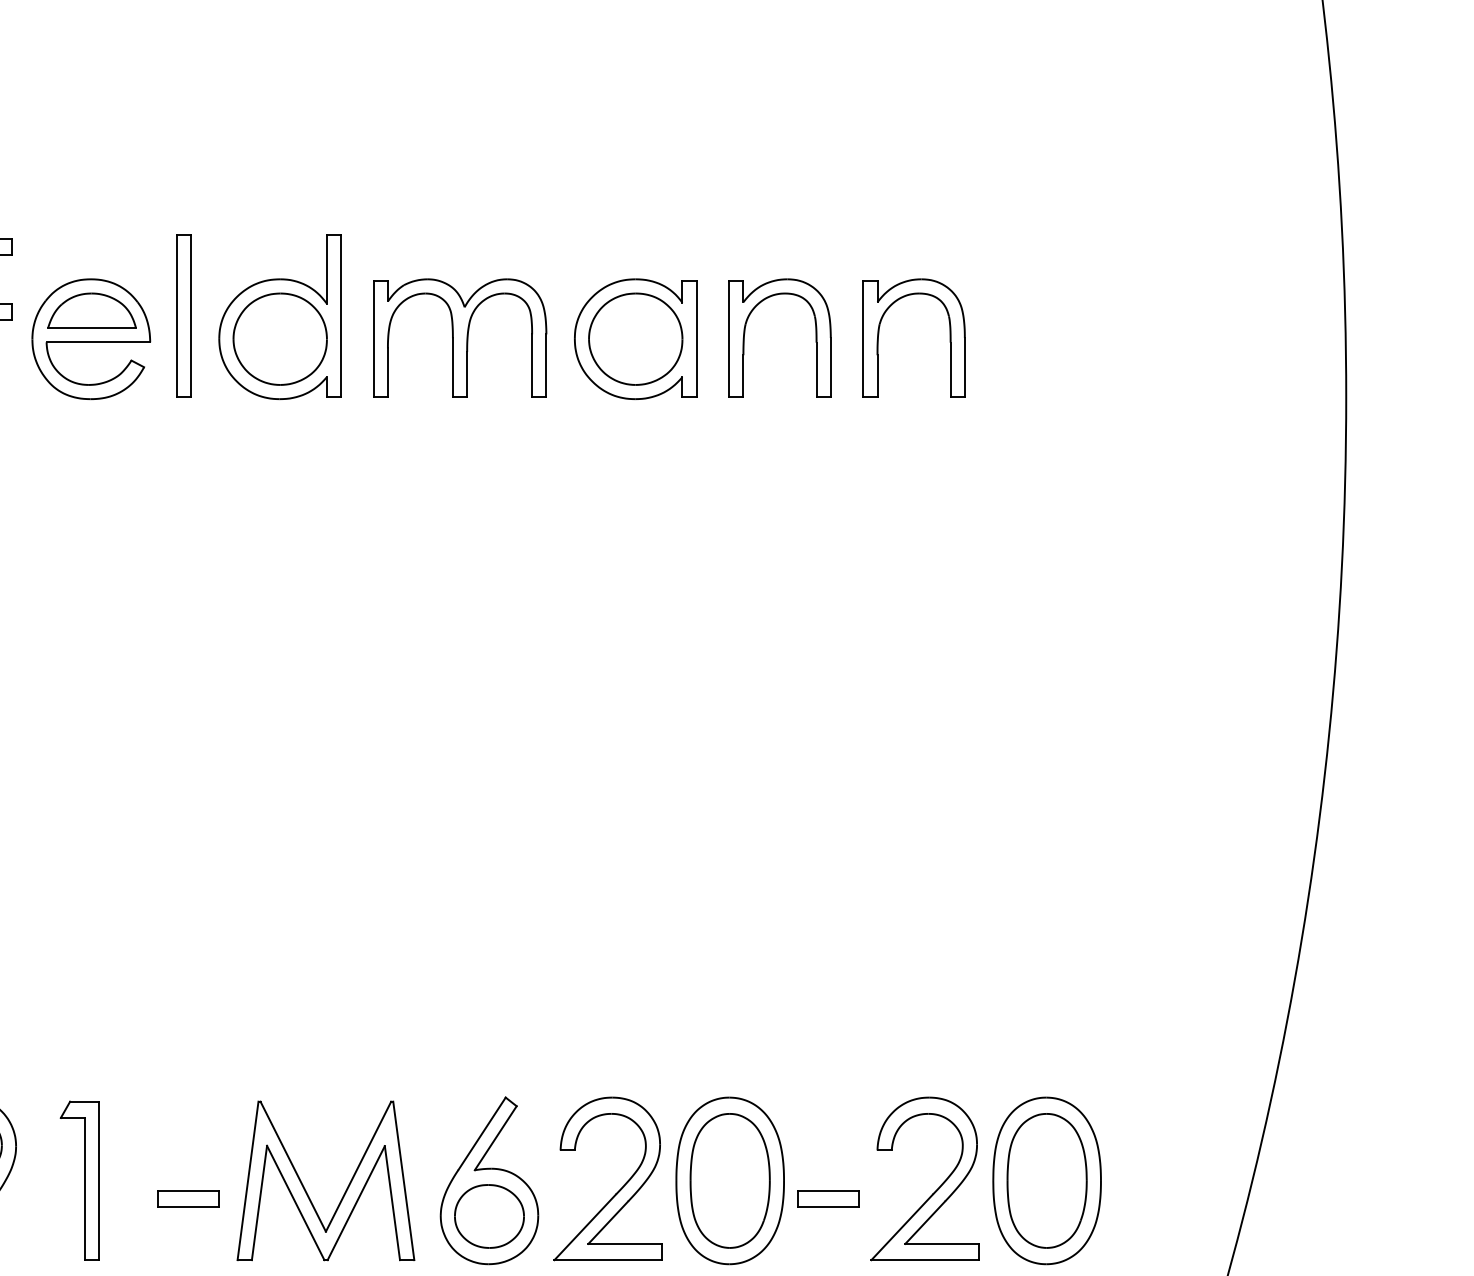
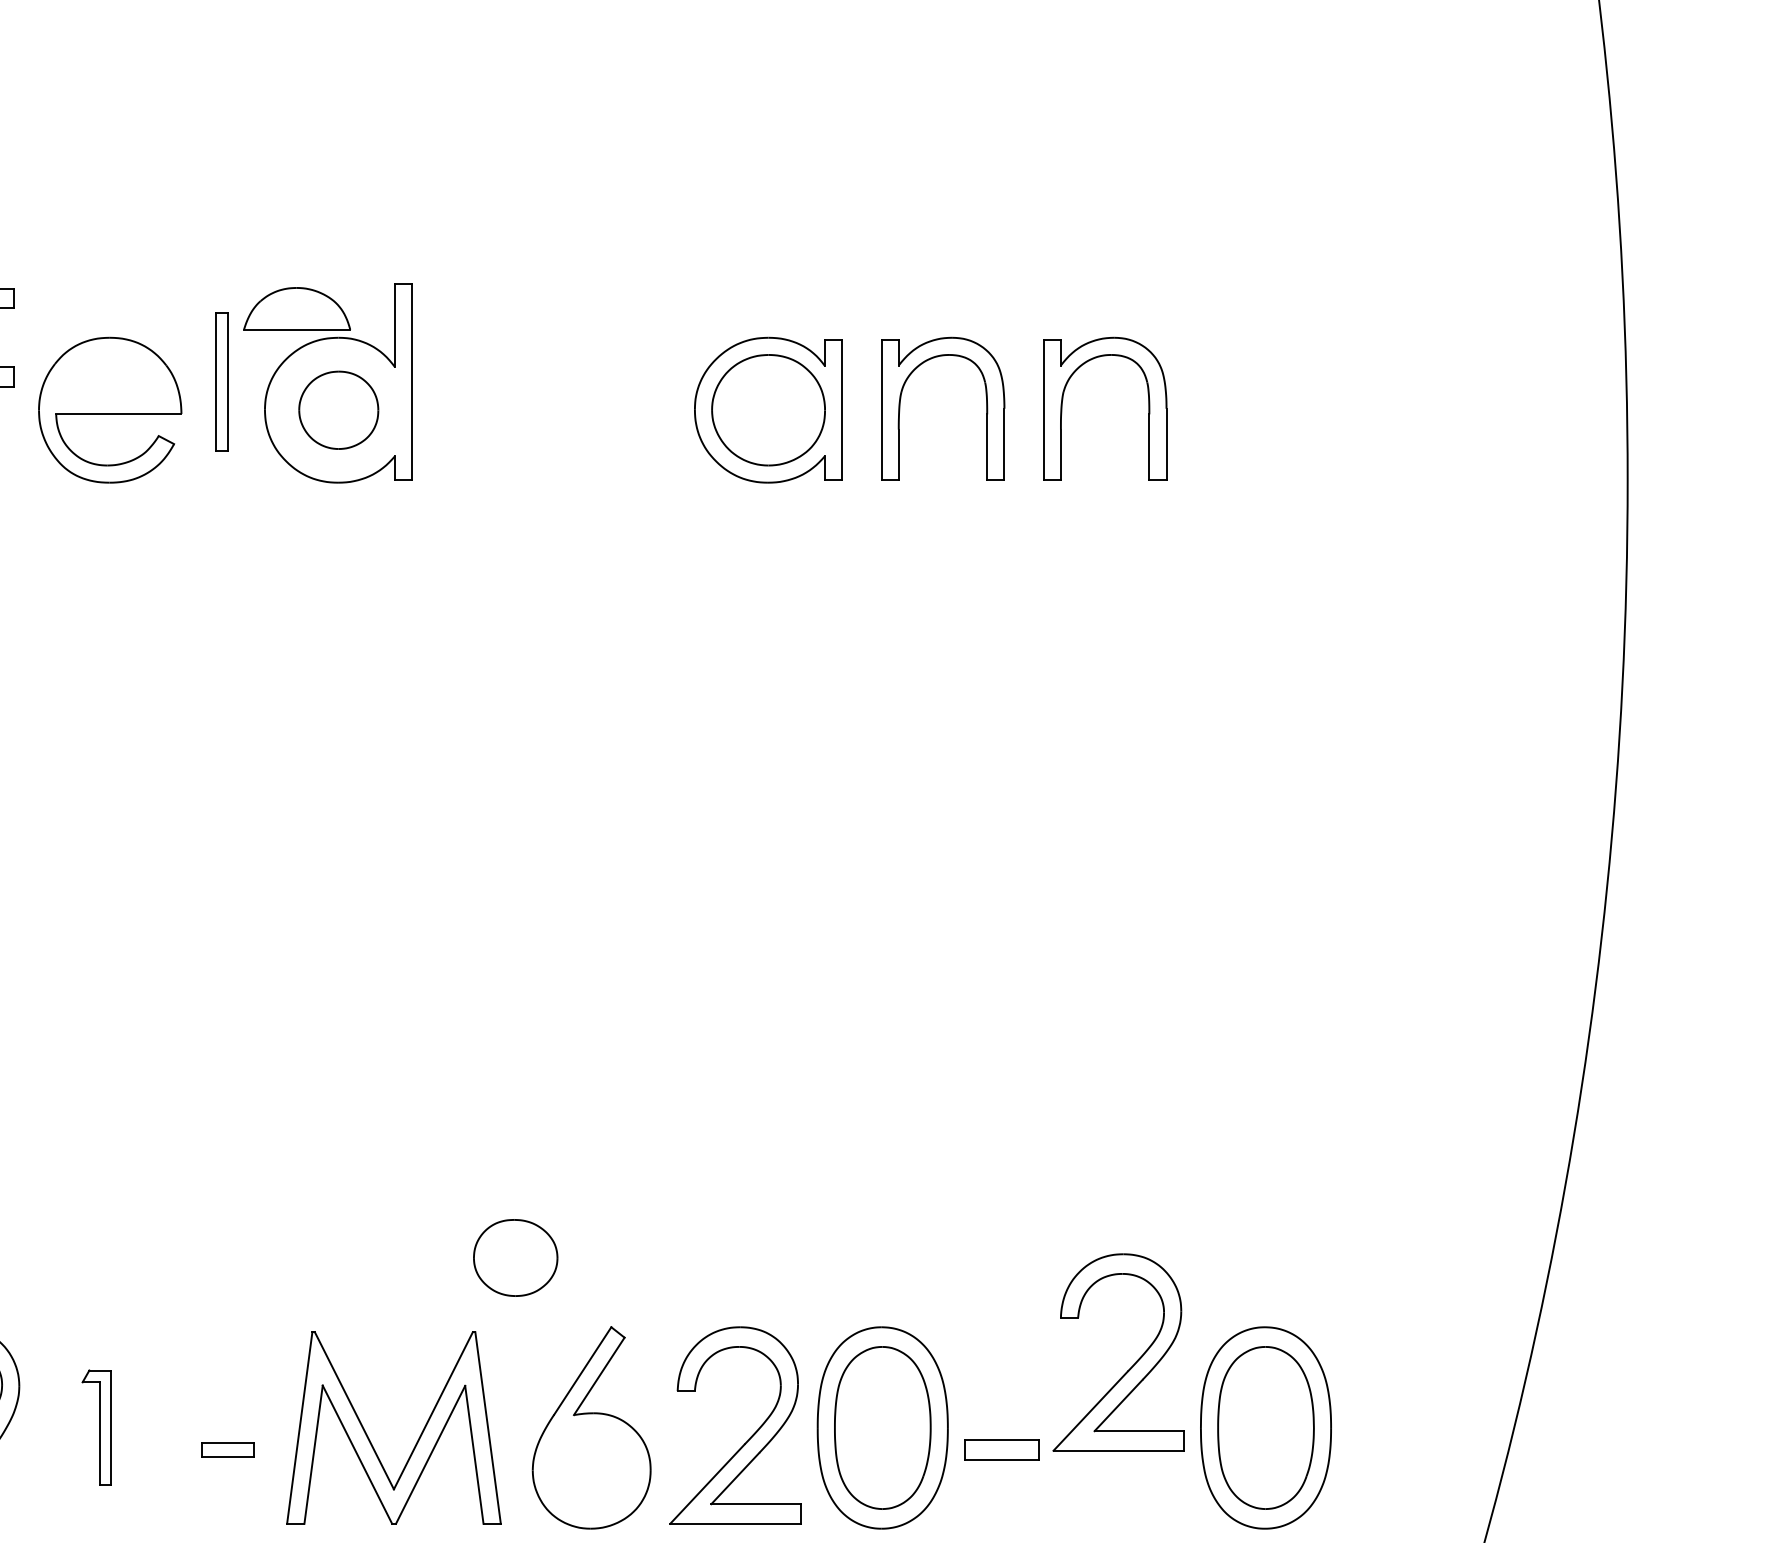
part: (91, 310) -> (296, 308), moved
part: (183, 315) -> (221, 381), size x0.7
part: (460, 337) -> (556, 408), removed
part: (280, 339) -> (338, 410), size x0.7
part: (79, 1180) -> (96, 1427), size x0.6
part: (936, 1189) -> (1132, 1365), moved
part: (188, 1198) -> (227, 1449), size x0.7
part: (489, 1216) -> (515, 1257), moved

